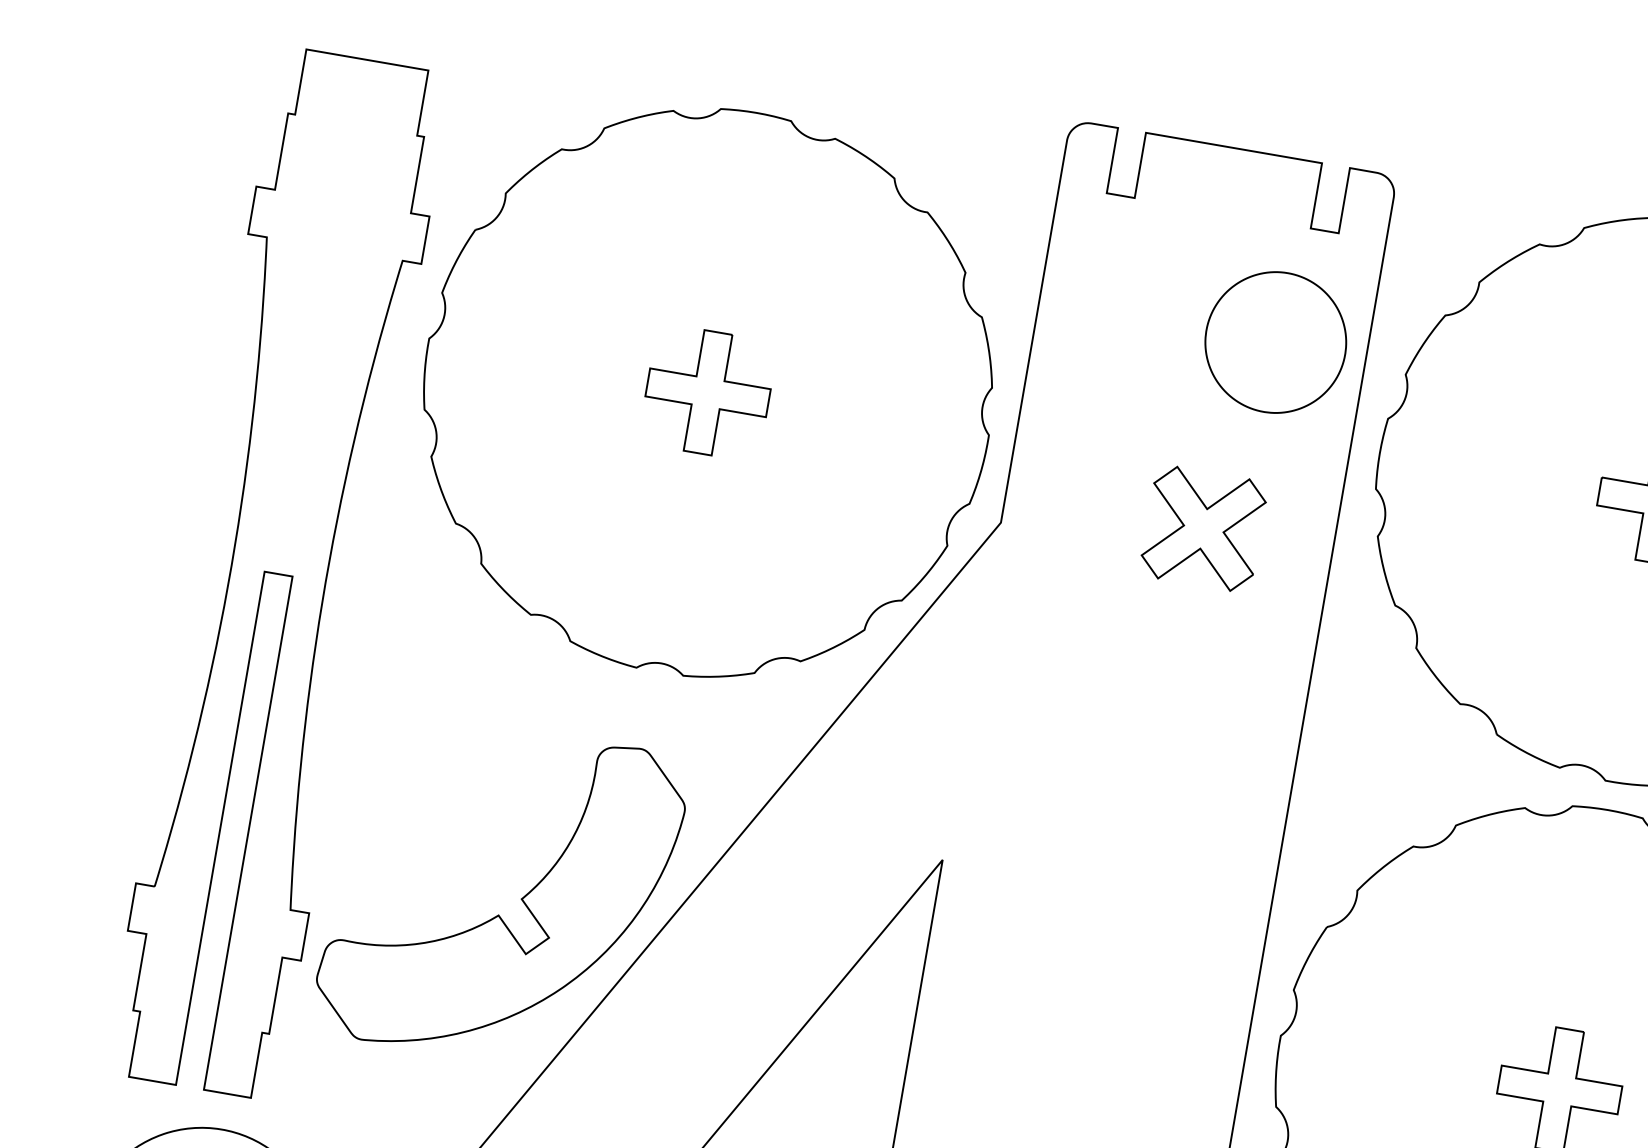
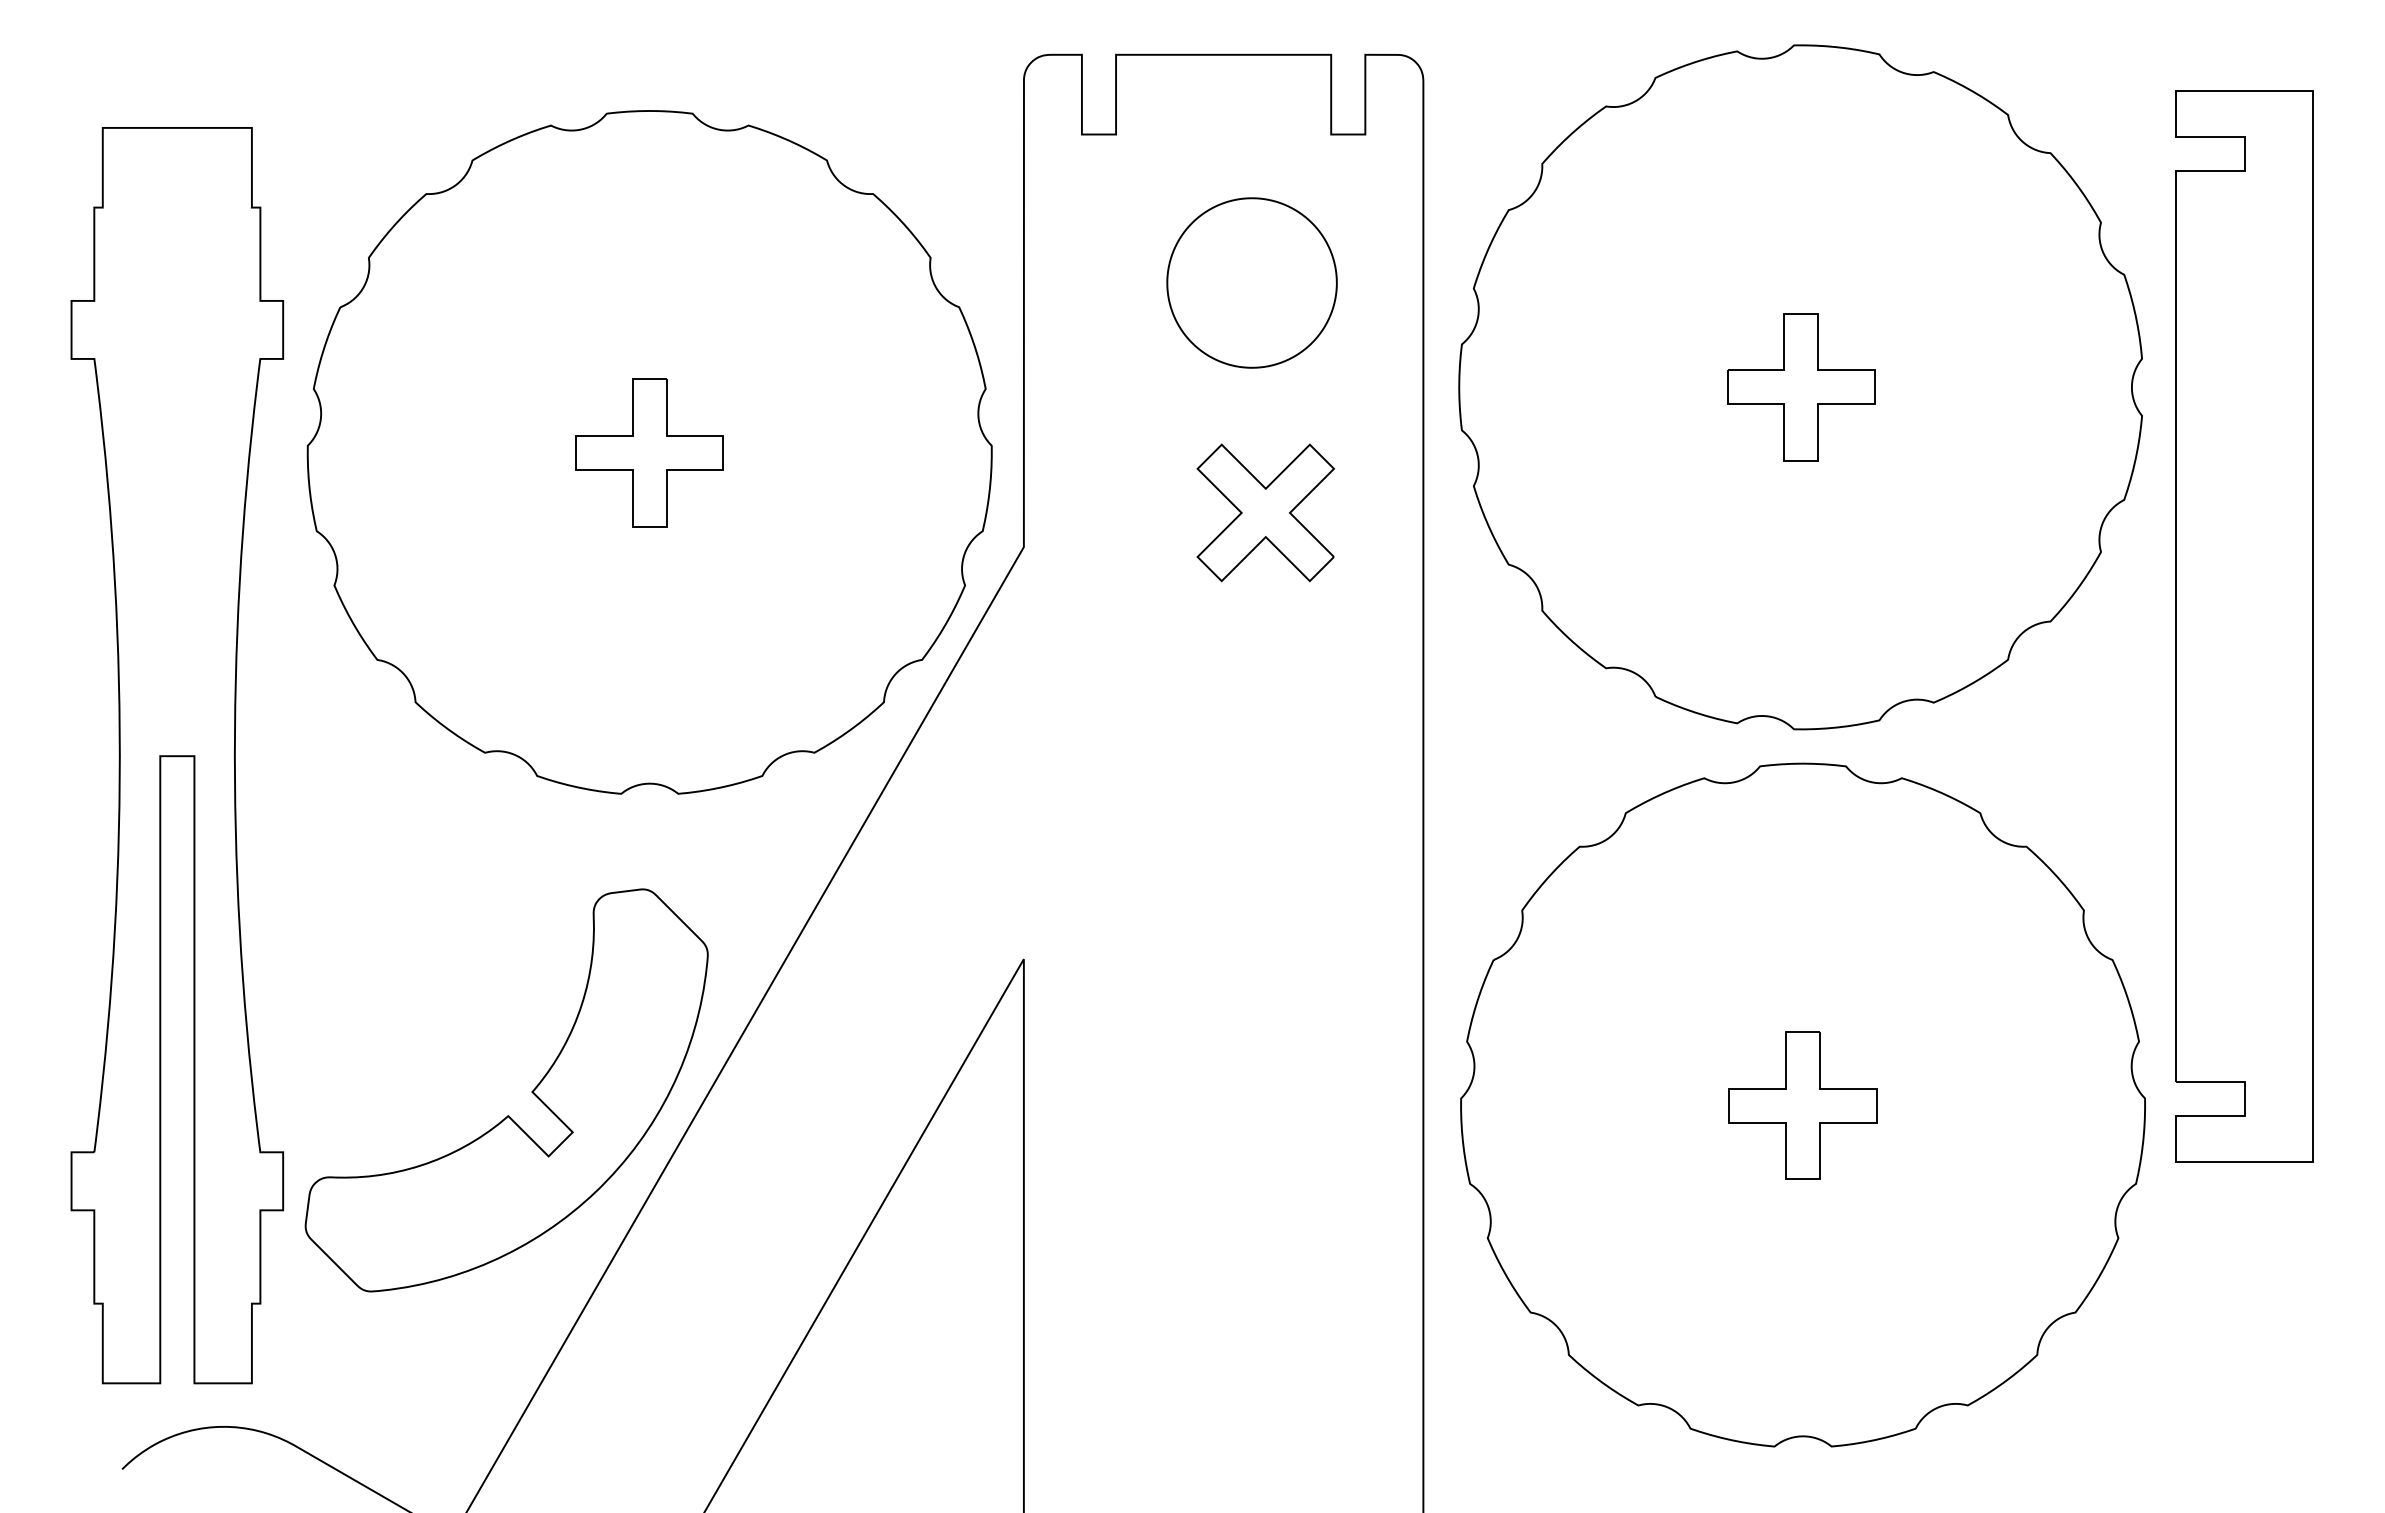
part: (1275, 342) -> (1251, 282), moved

